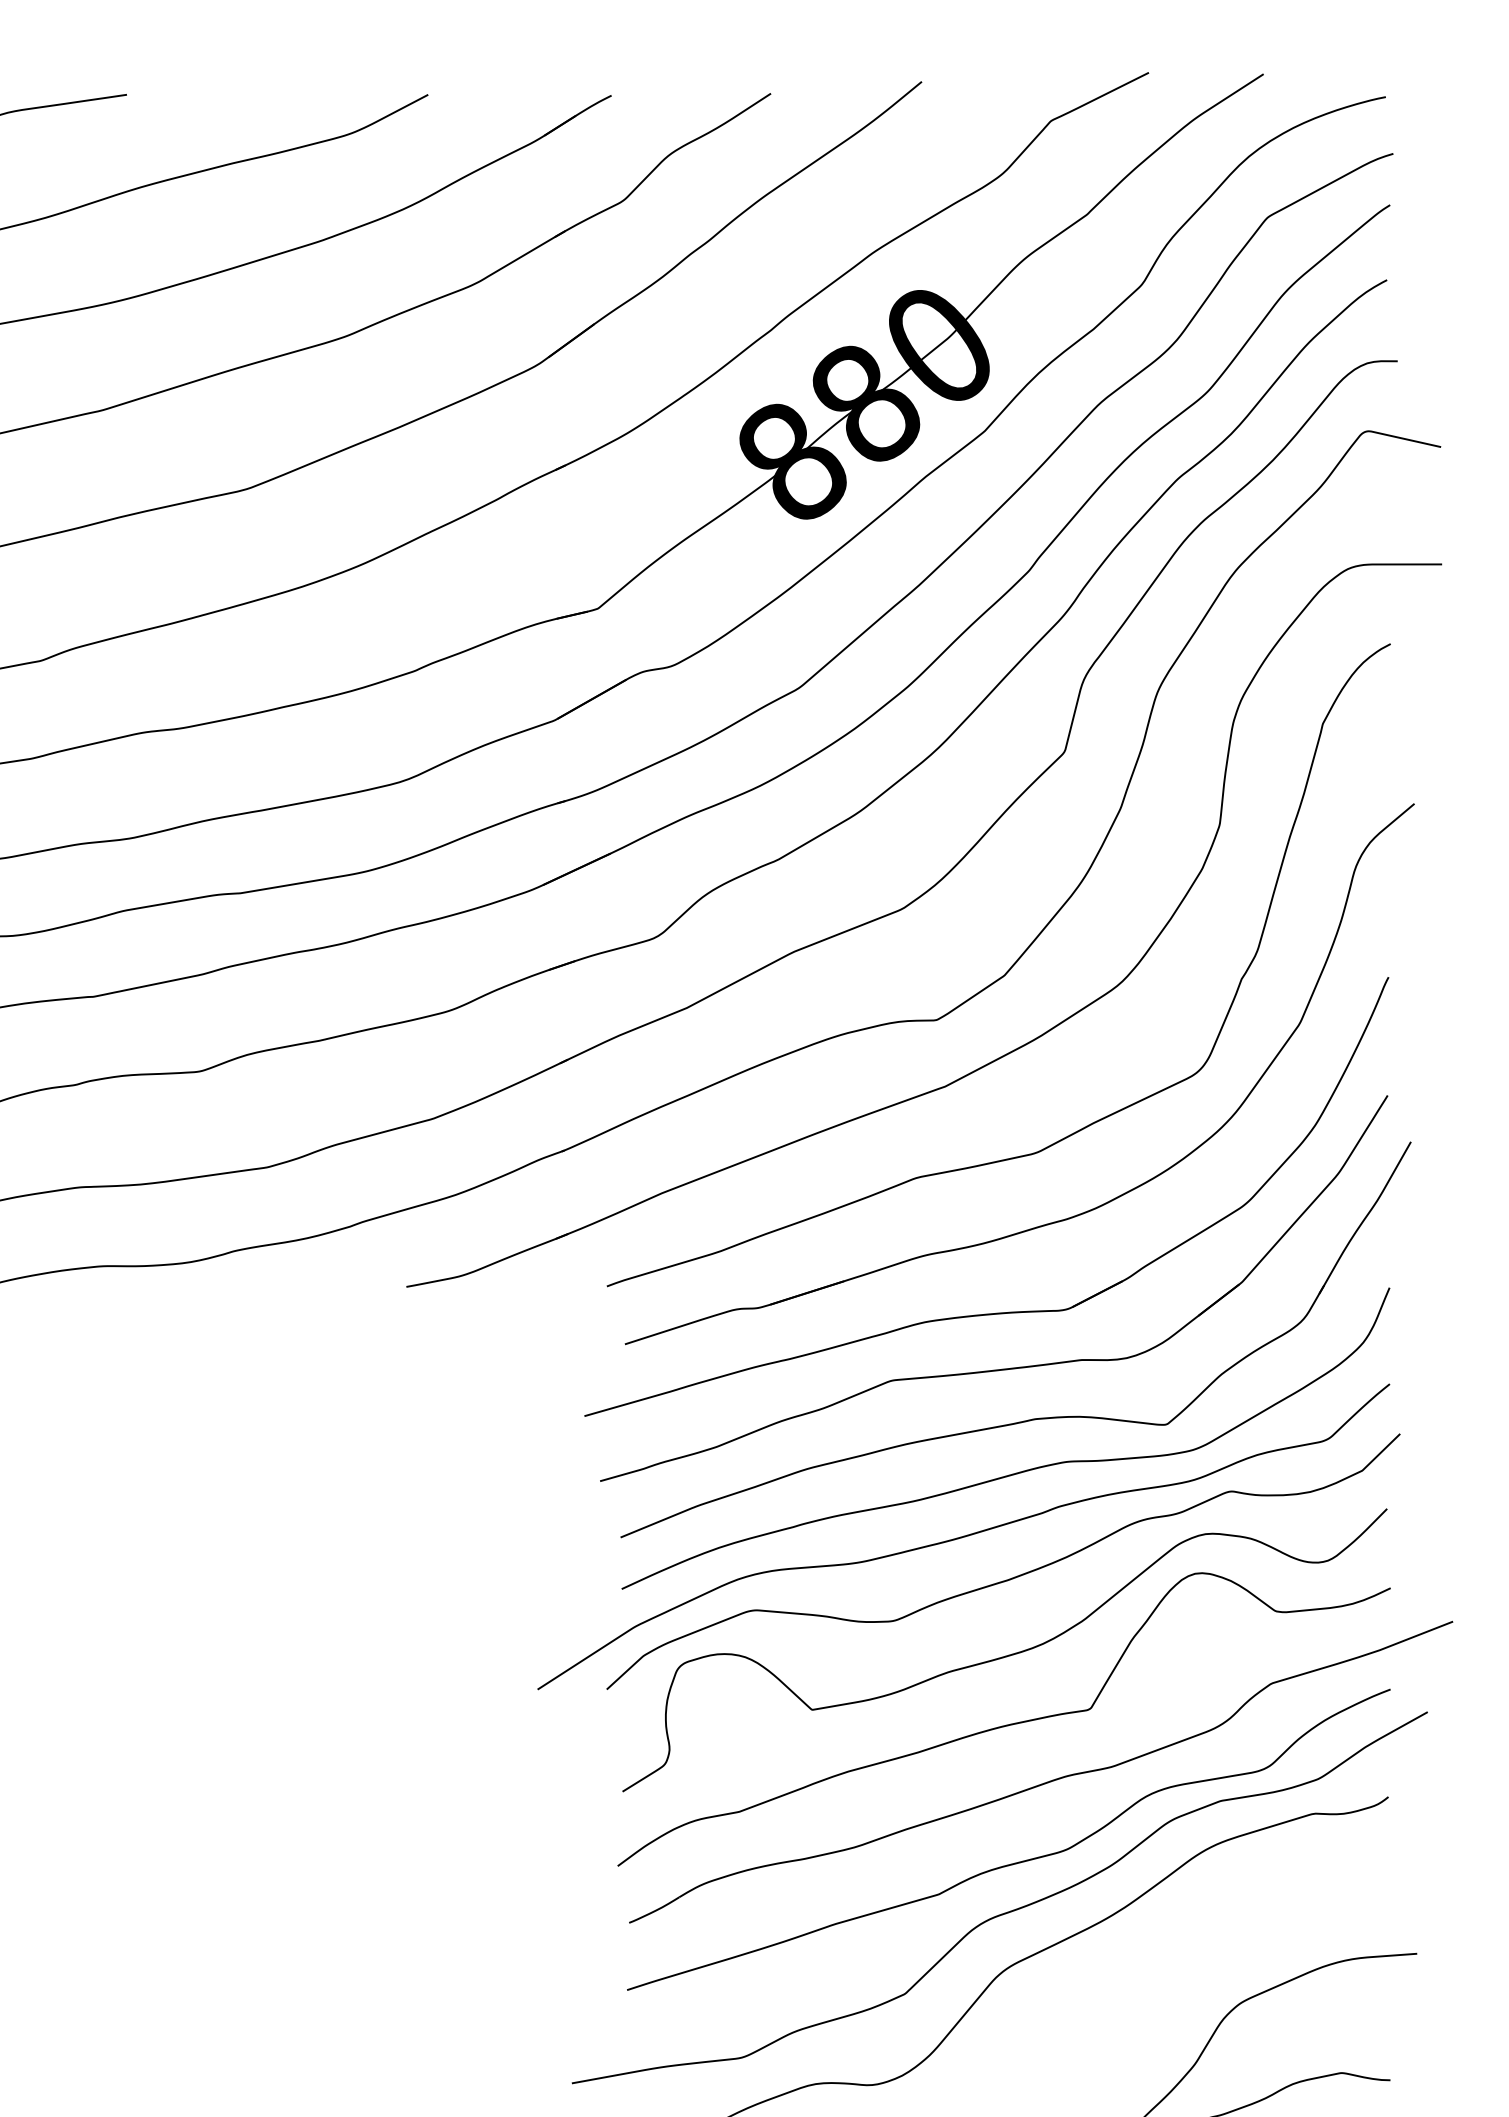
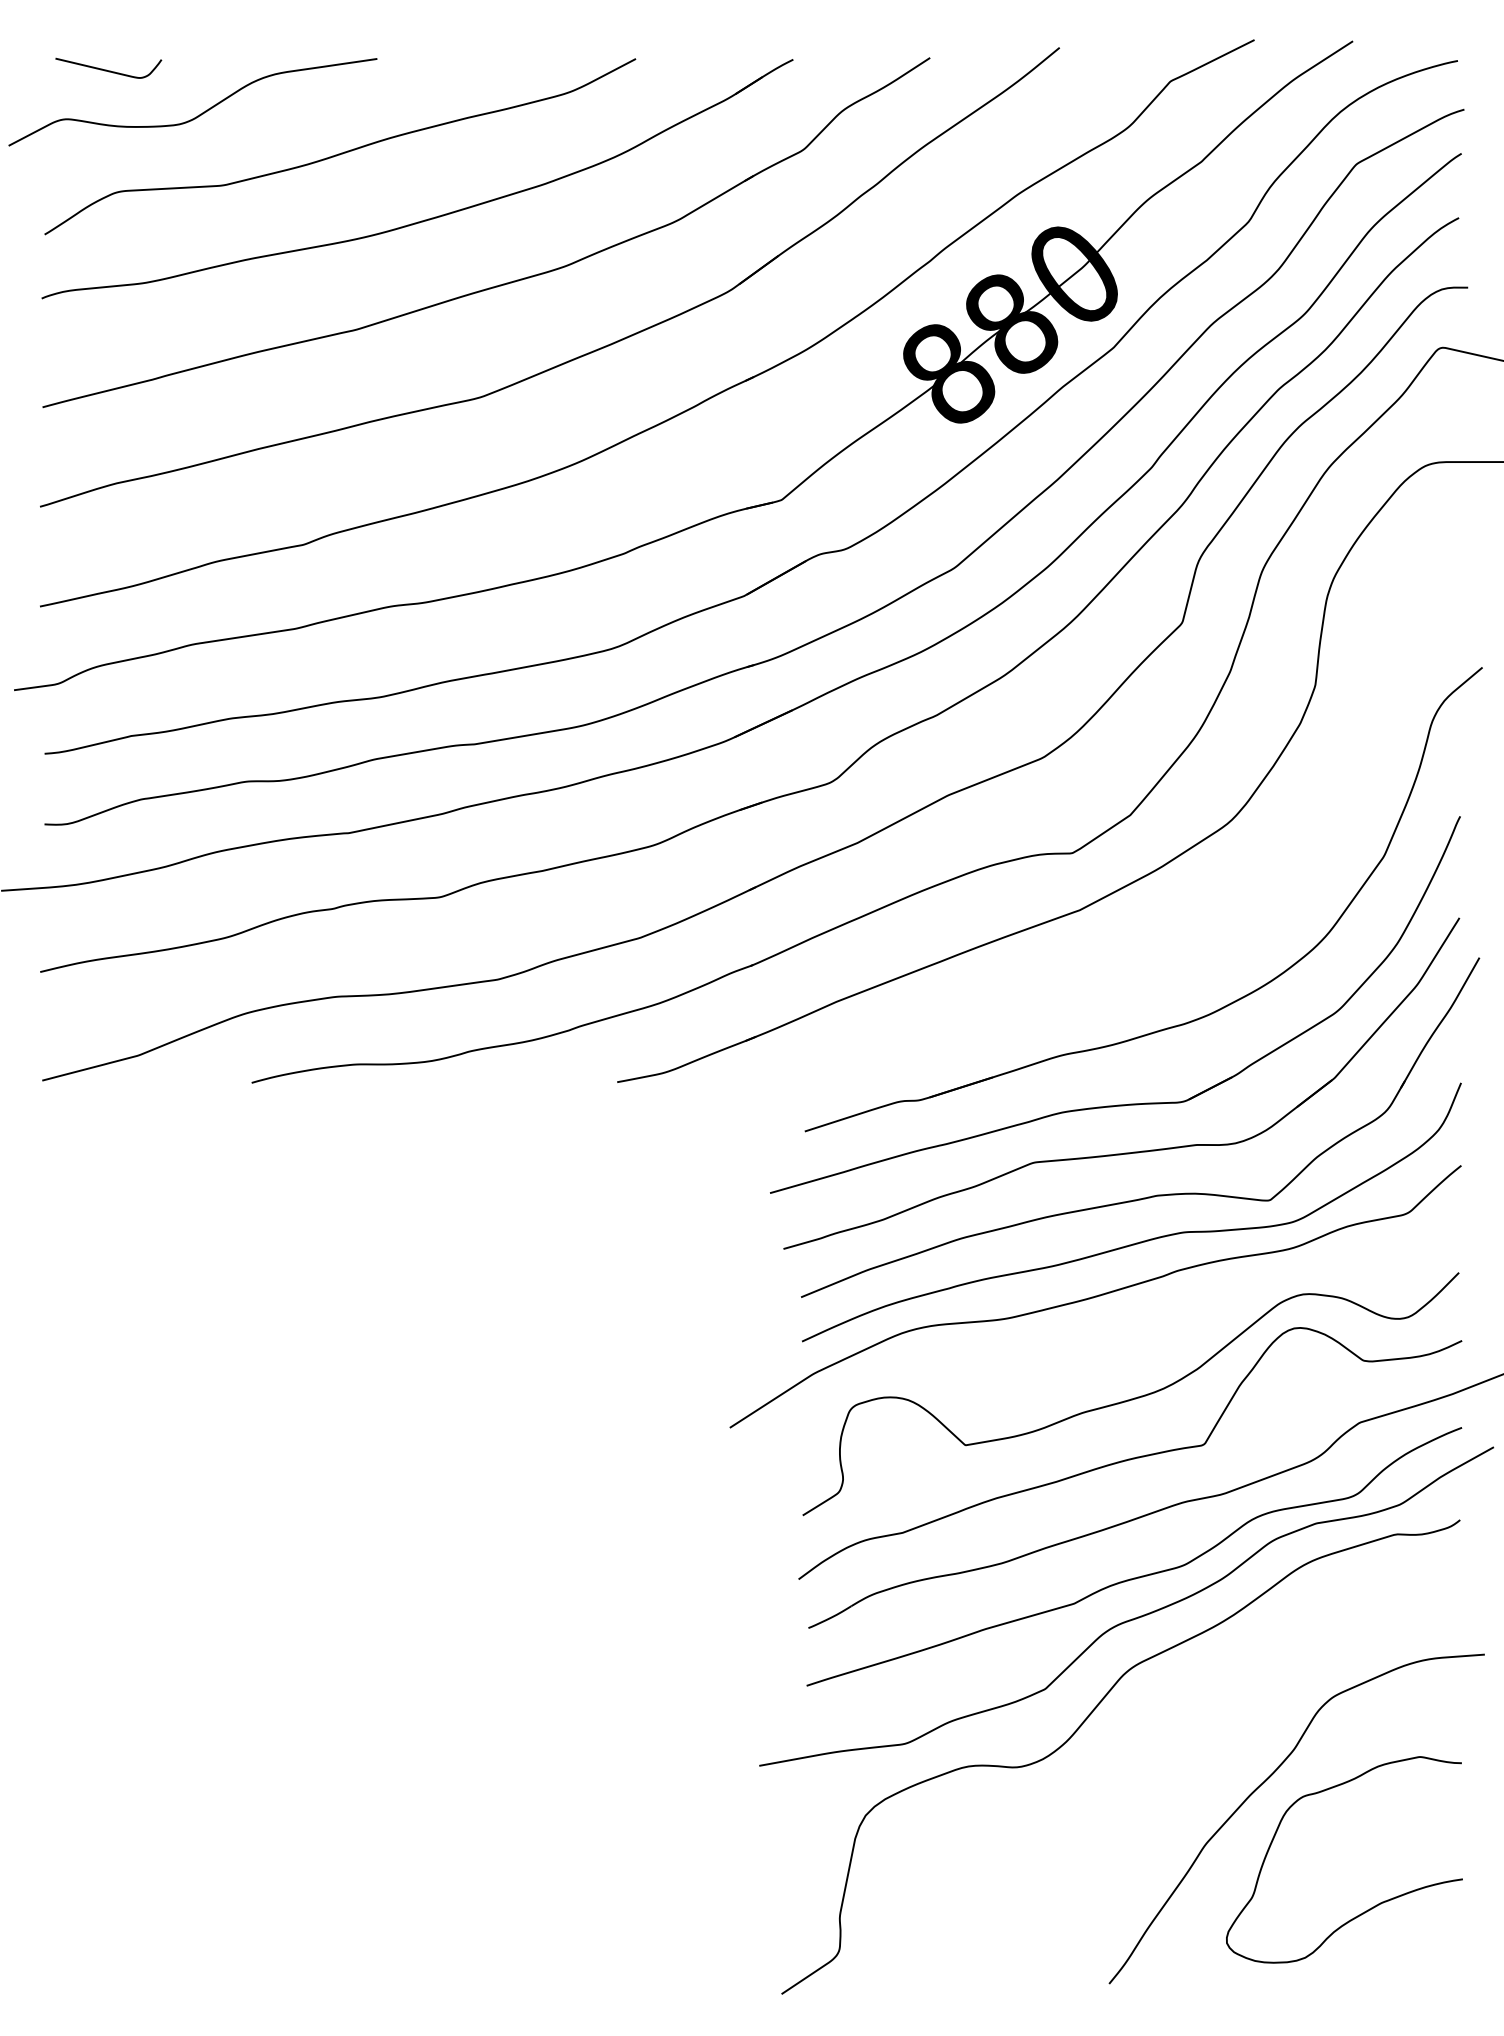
curve: (1080, 1128) -> (1195, 946), removed
curve: (1011, 1577) -> (1136, 1331), removed

